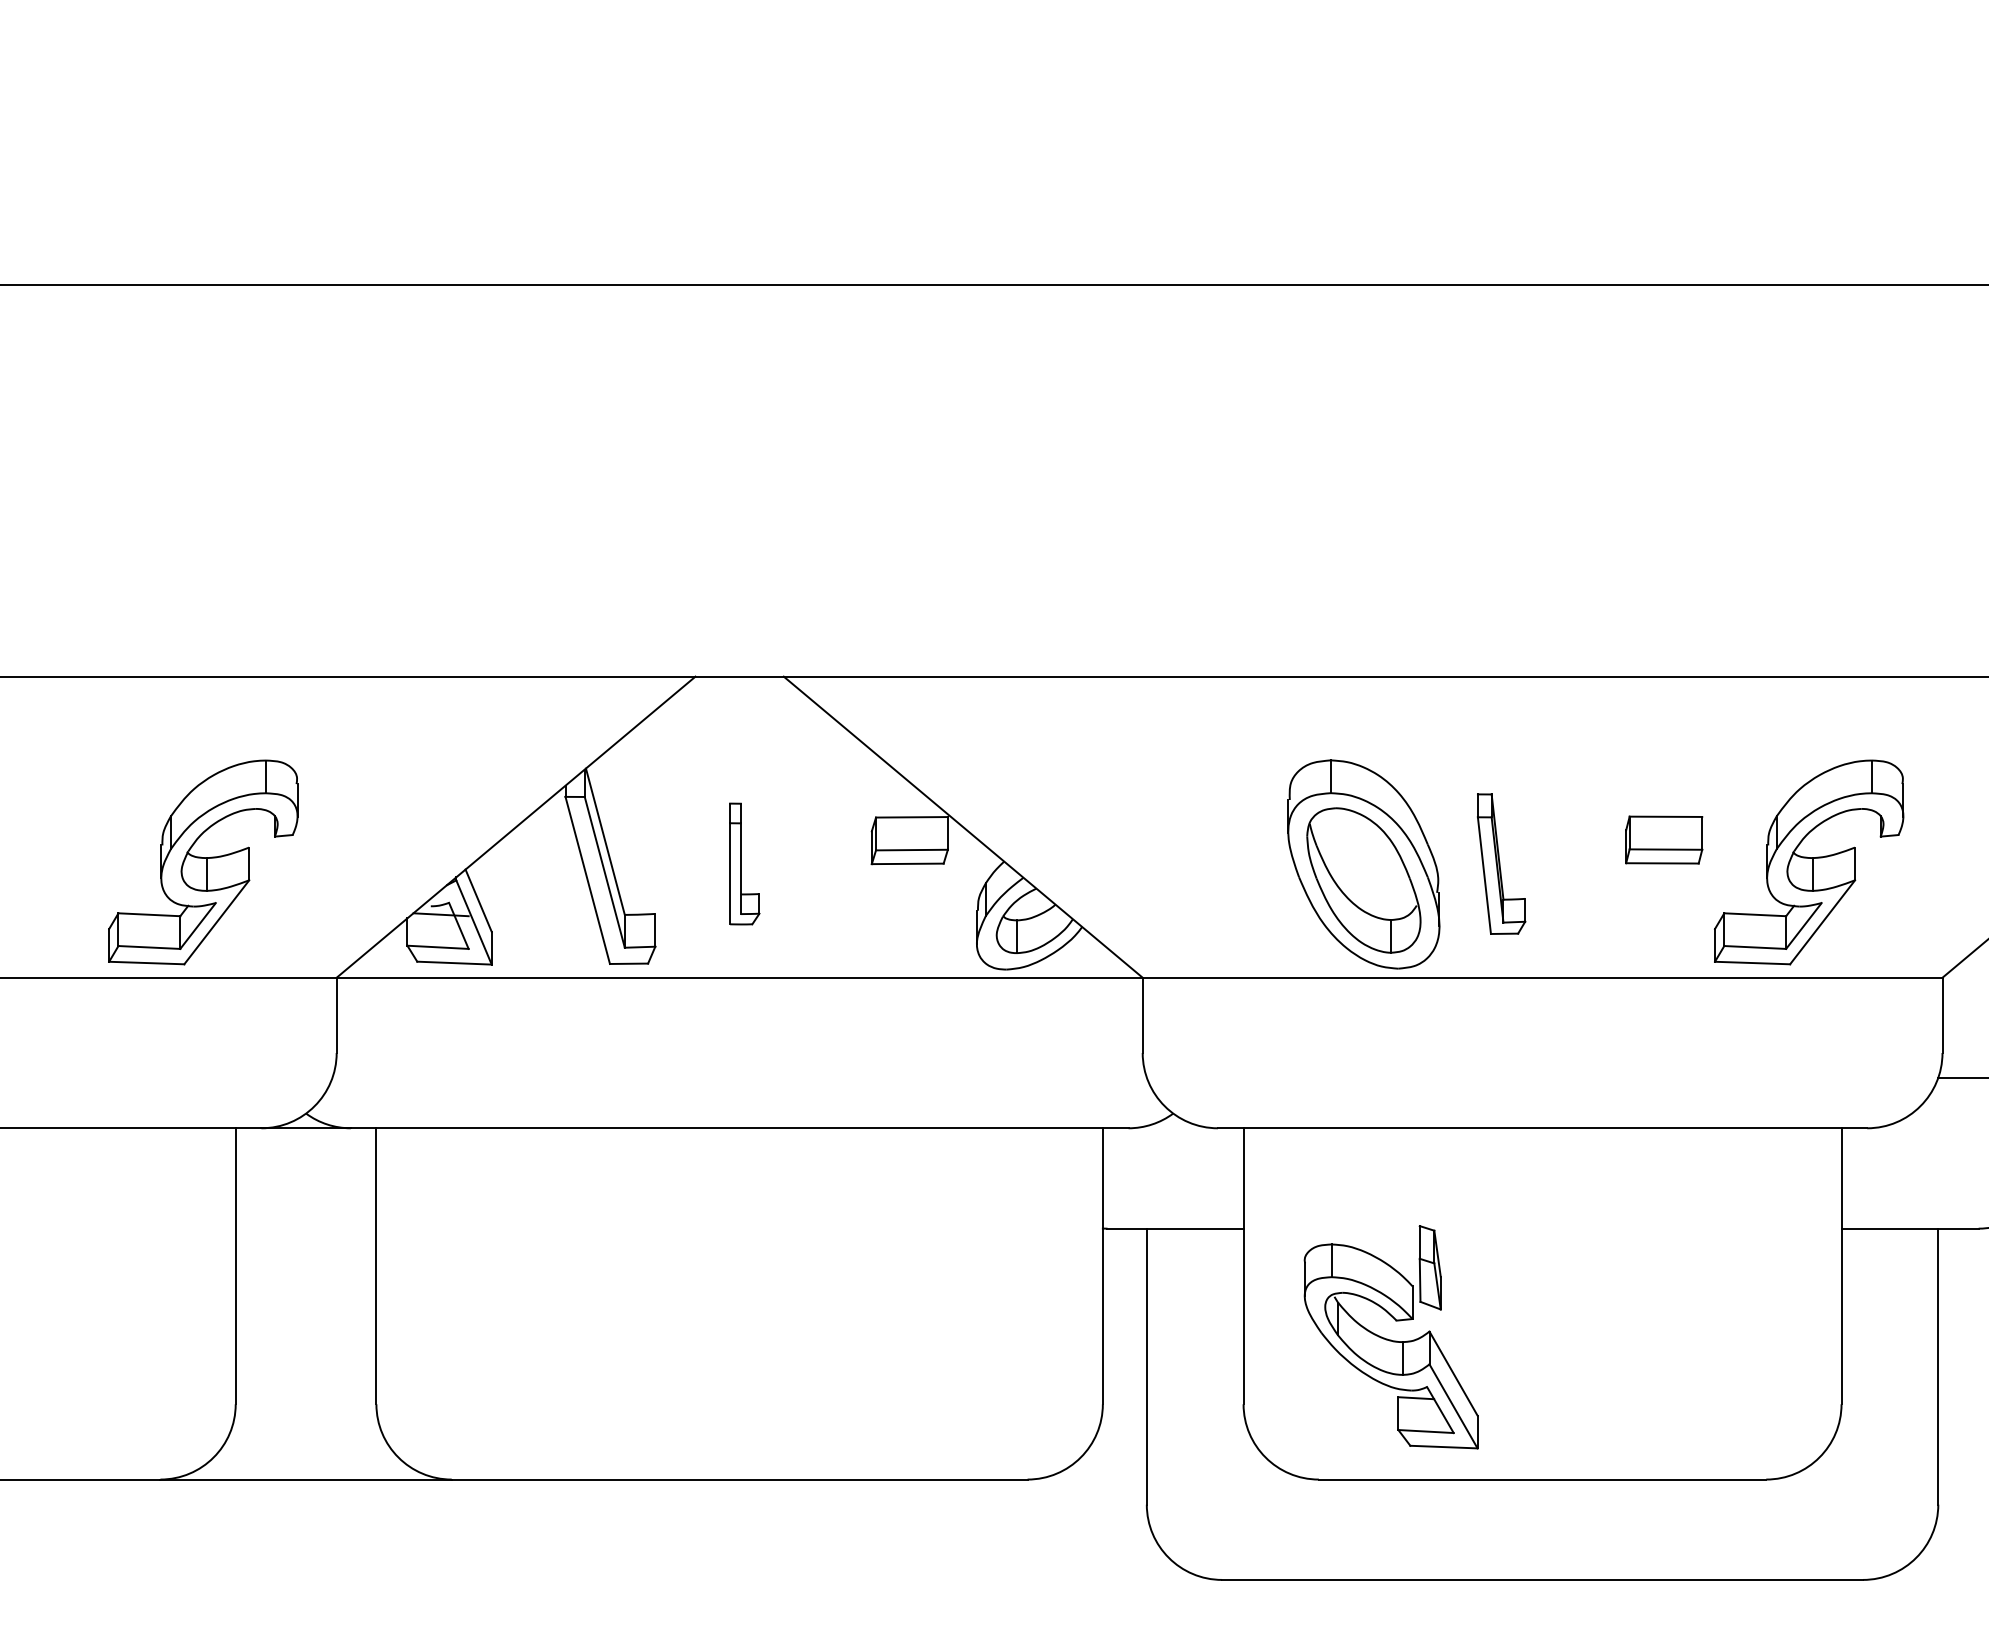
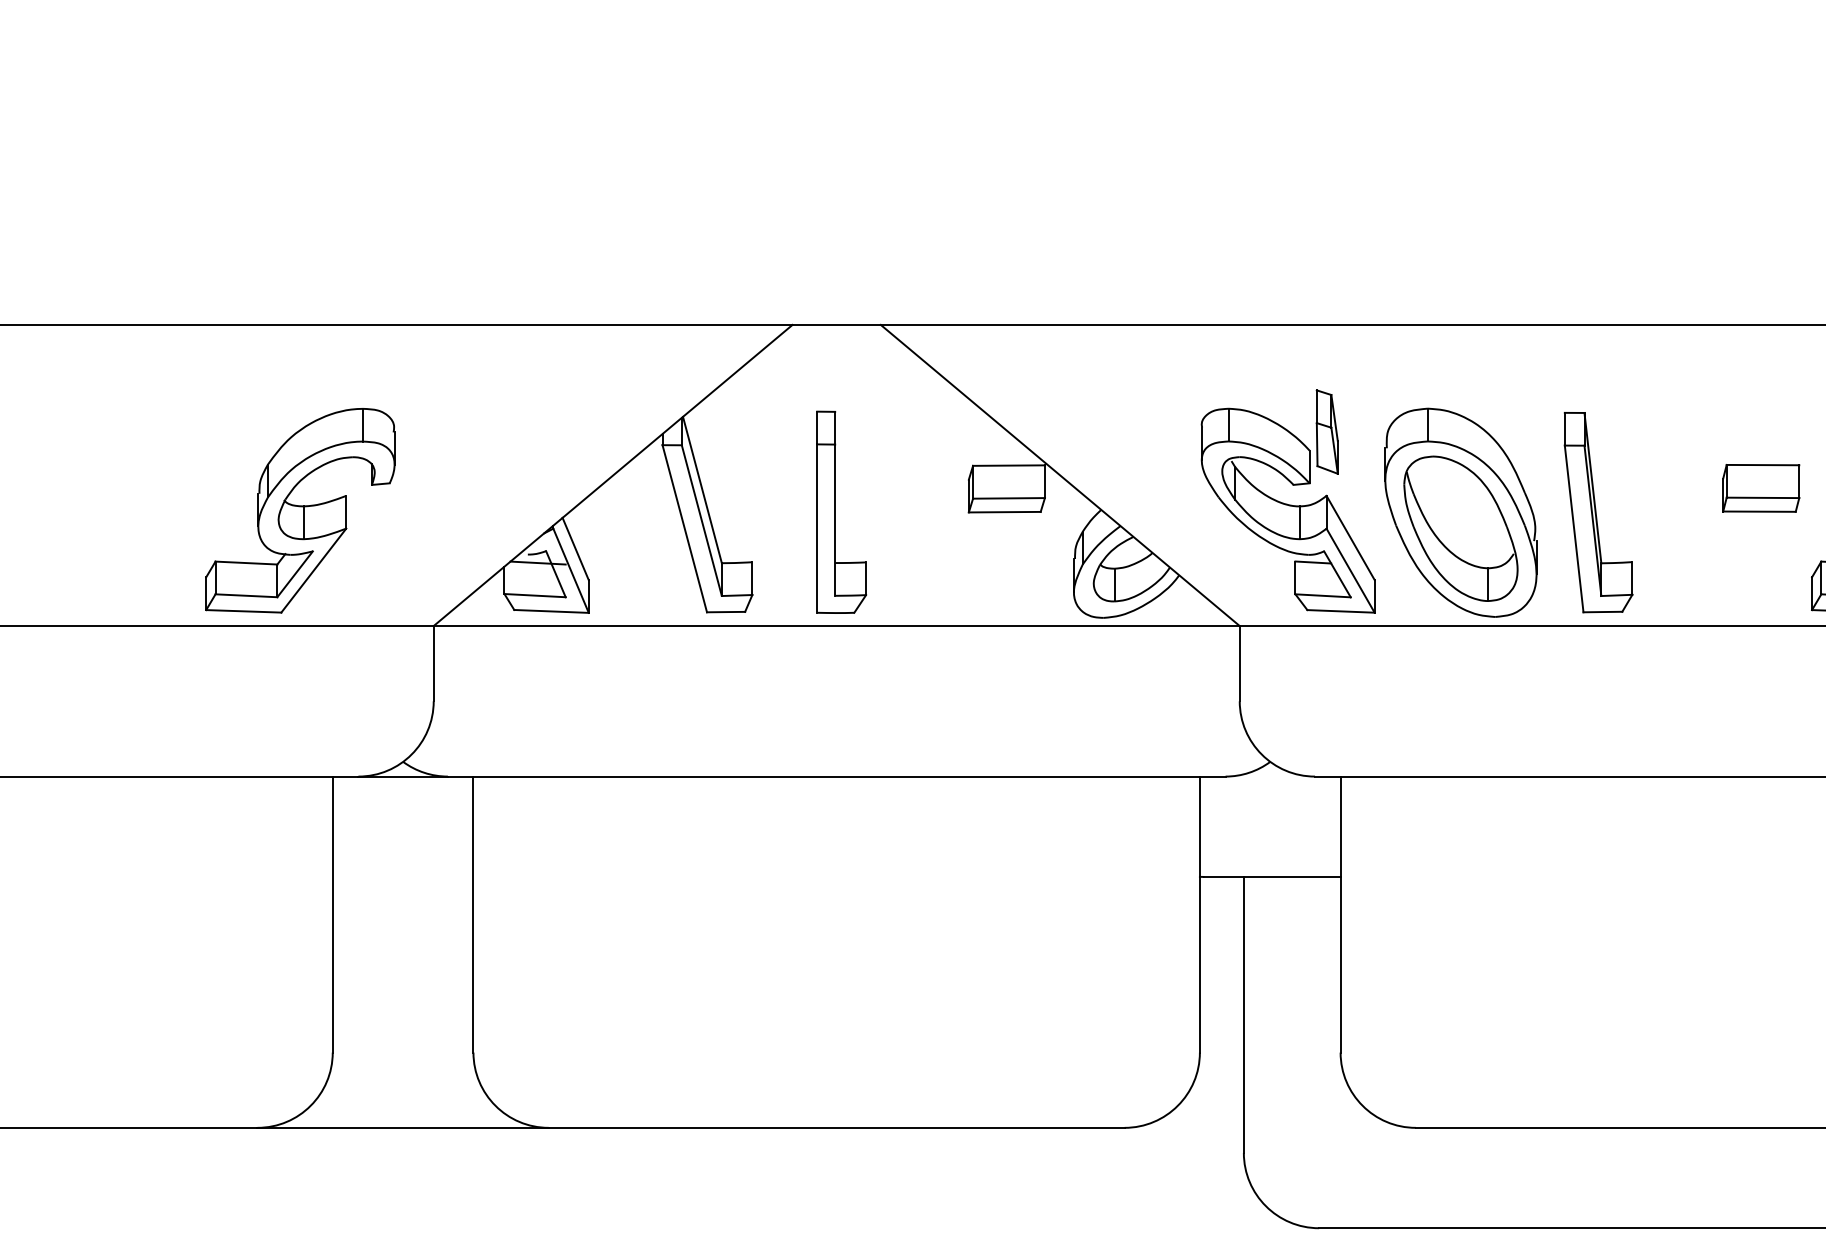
part: (744, 863) -> (841, 511), size x1.67
part: (1501, 863) -> (1598, 511), size x1.43
part: (1390, 1337) -> (1287, 501), moved

